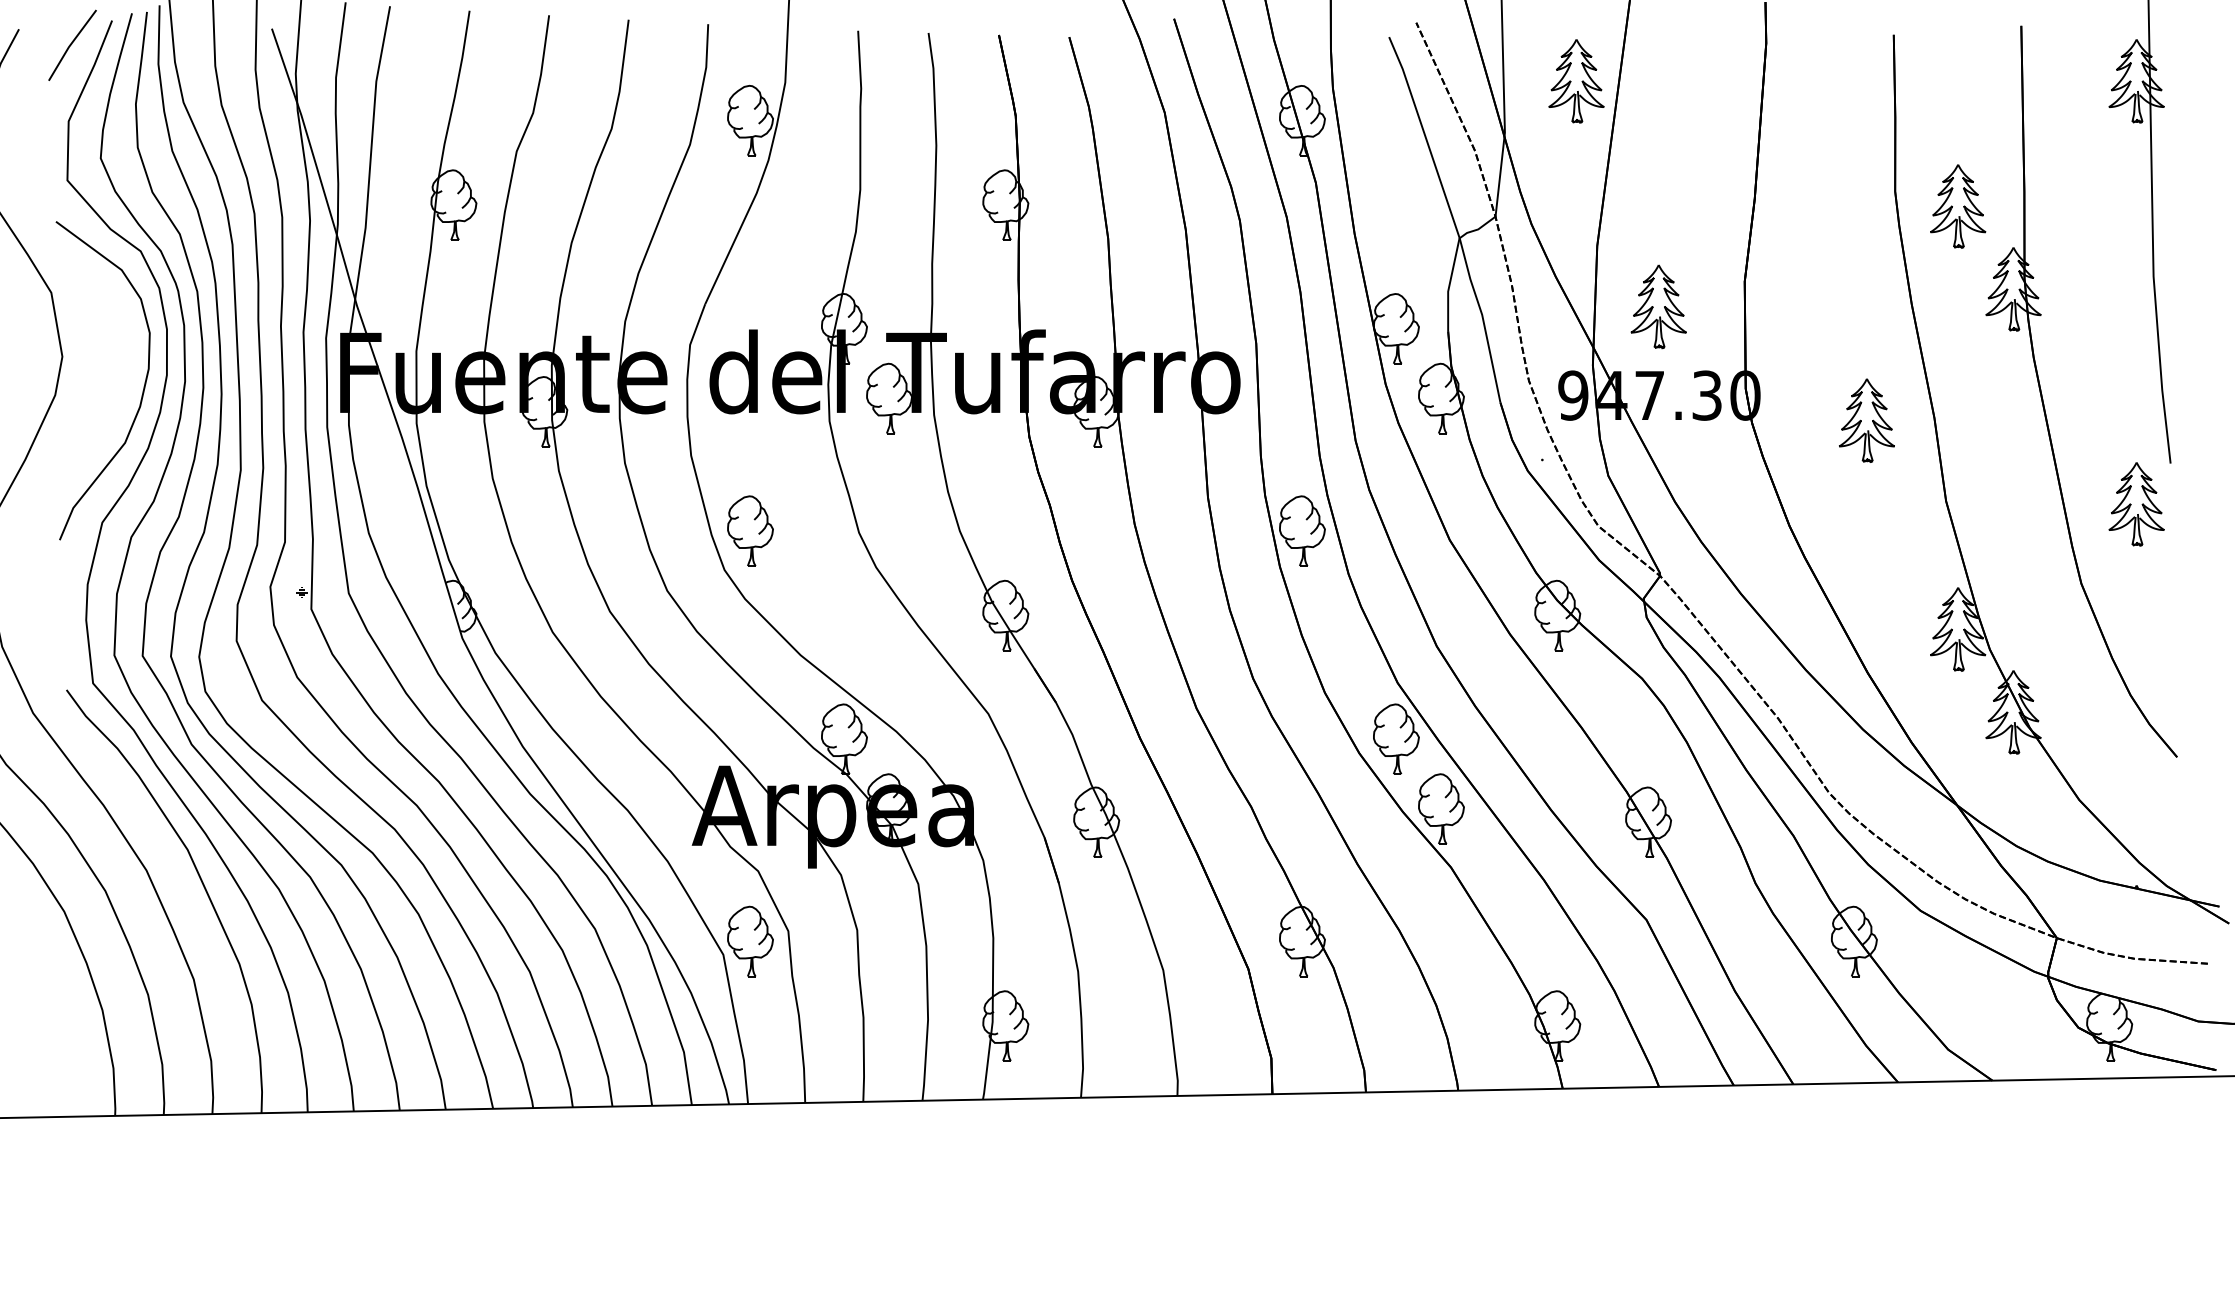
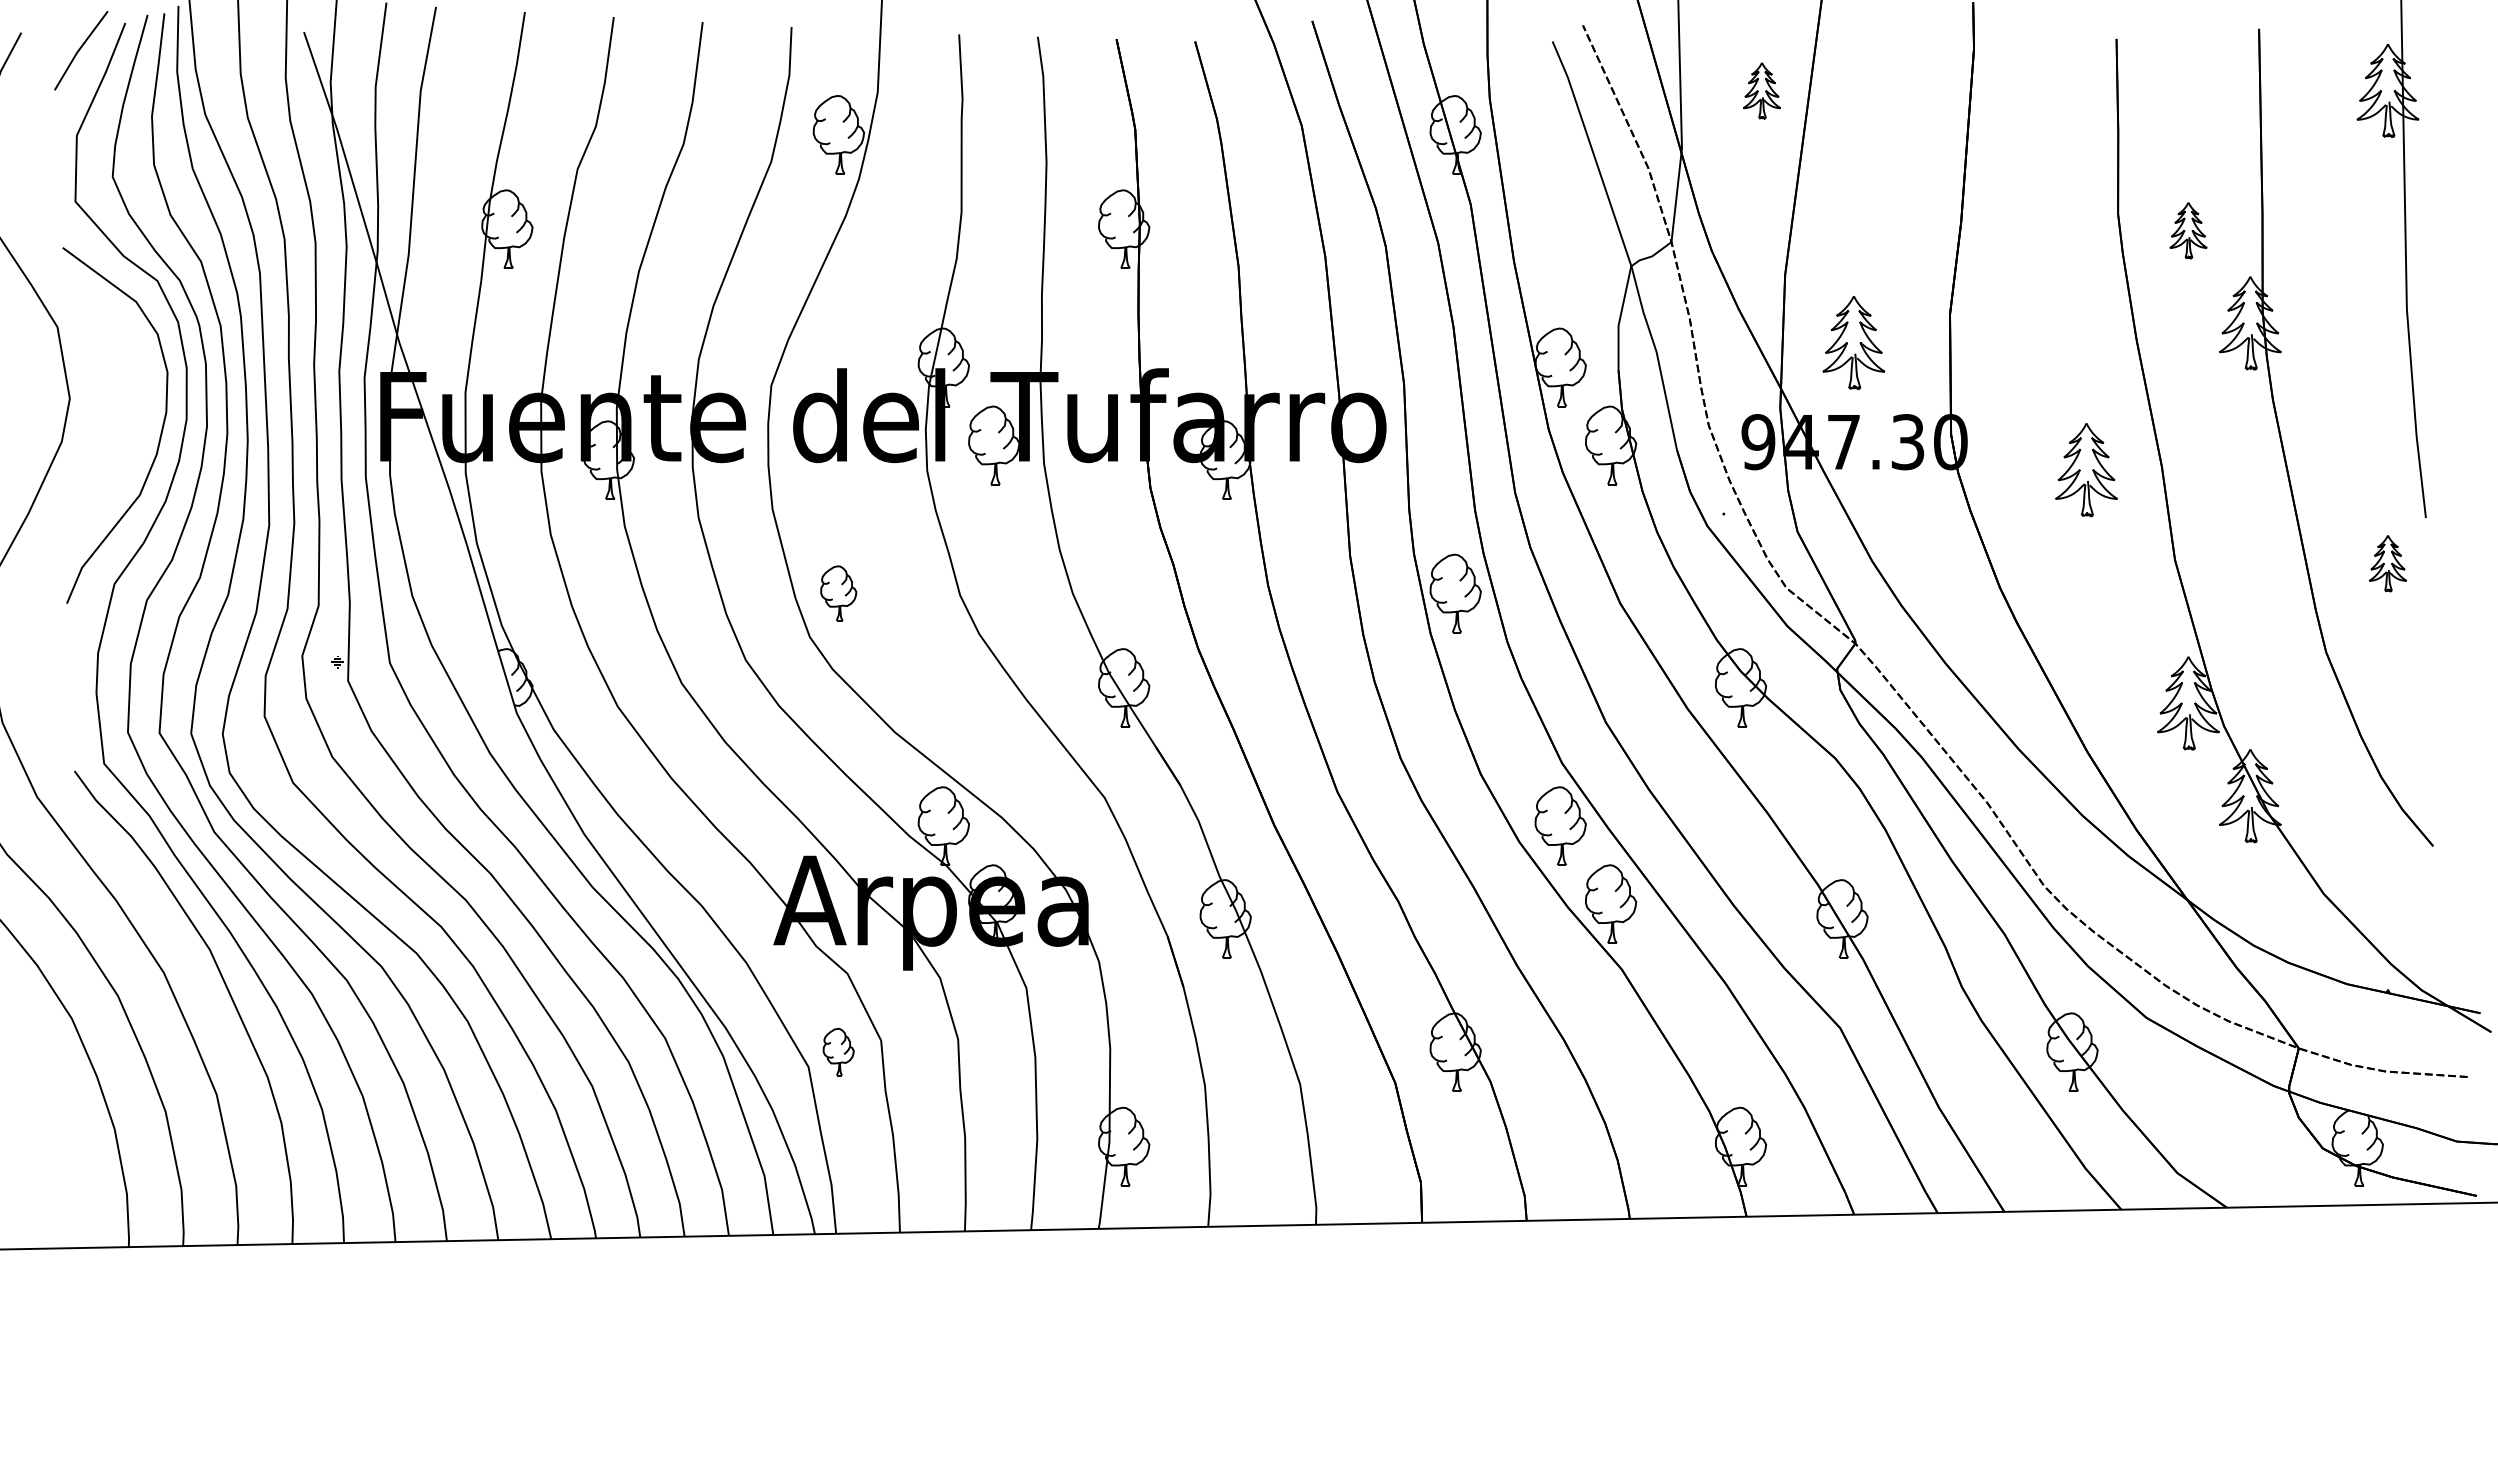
part: (1576, 80) -> (1761, 90), size x0.6
part: (1958, 206) -> (2188, 230), size x0.6
part: (2136, 504) -> (2387, 563), size x0.6
part: (750, 531) -> (838, 593), size x0.7
part: (750, 940) -> (838, 1051), size x0.6

